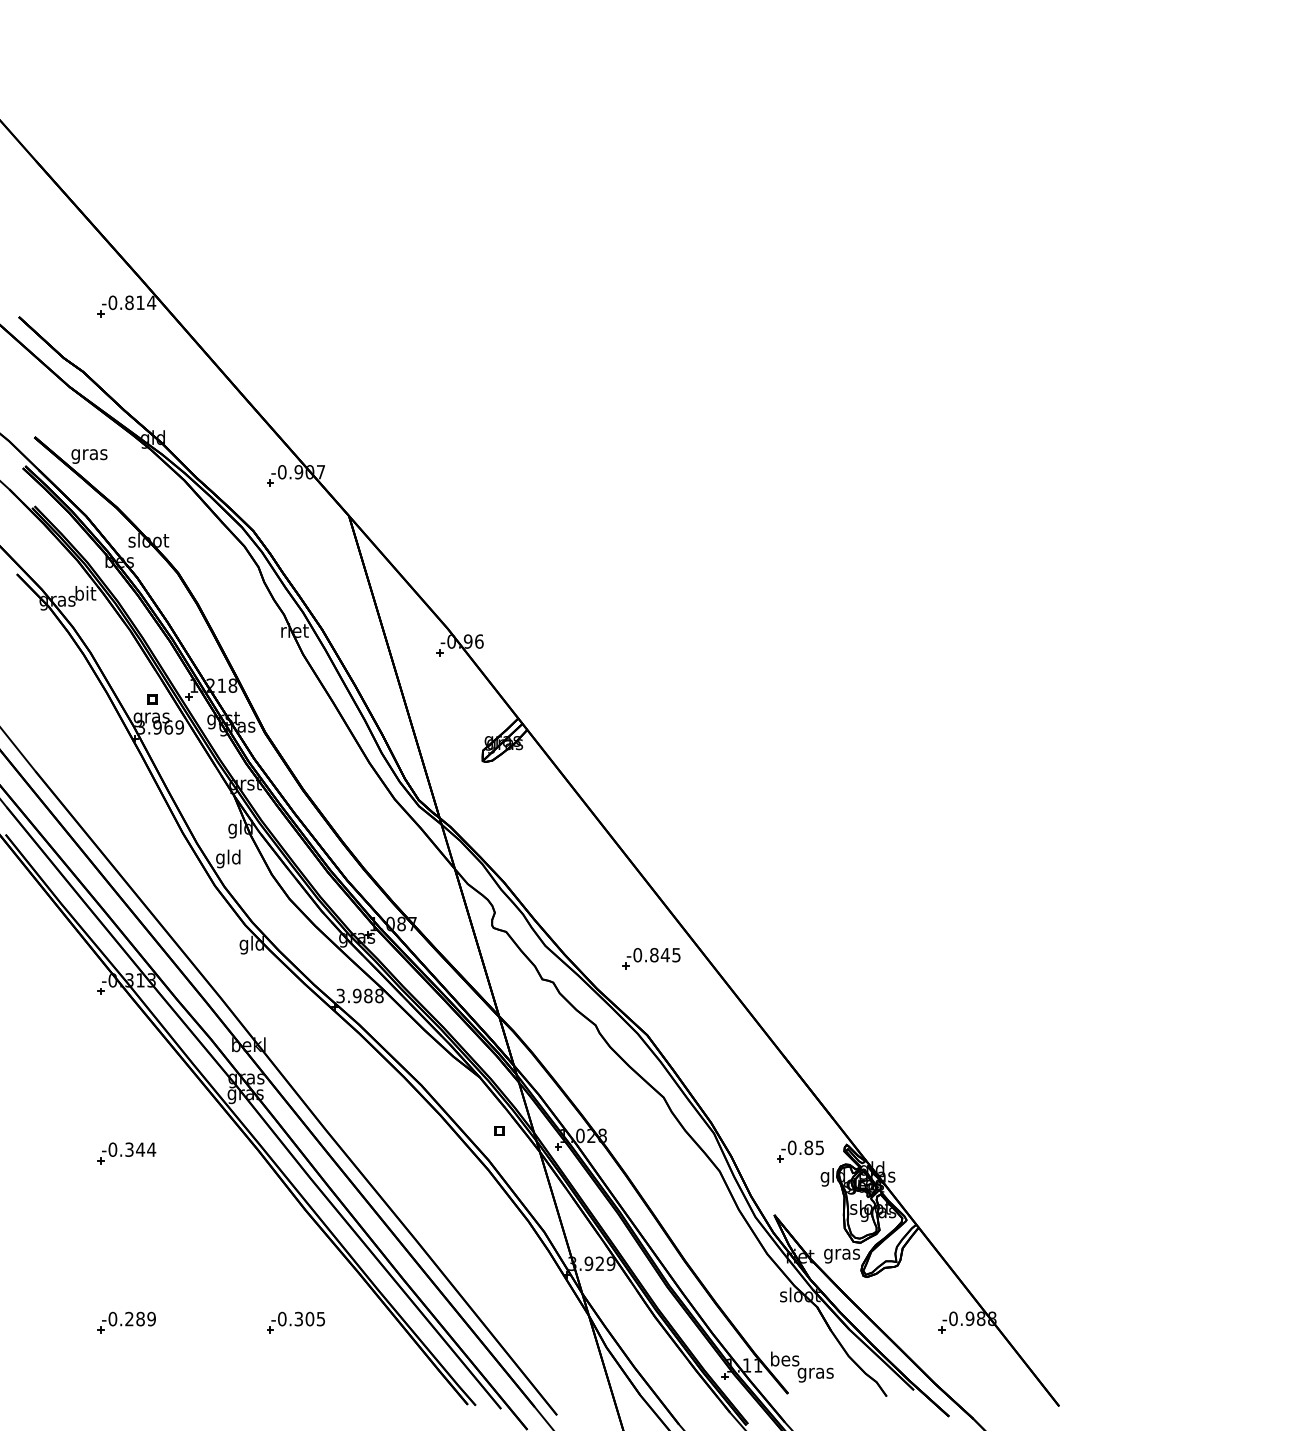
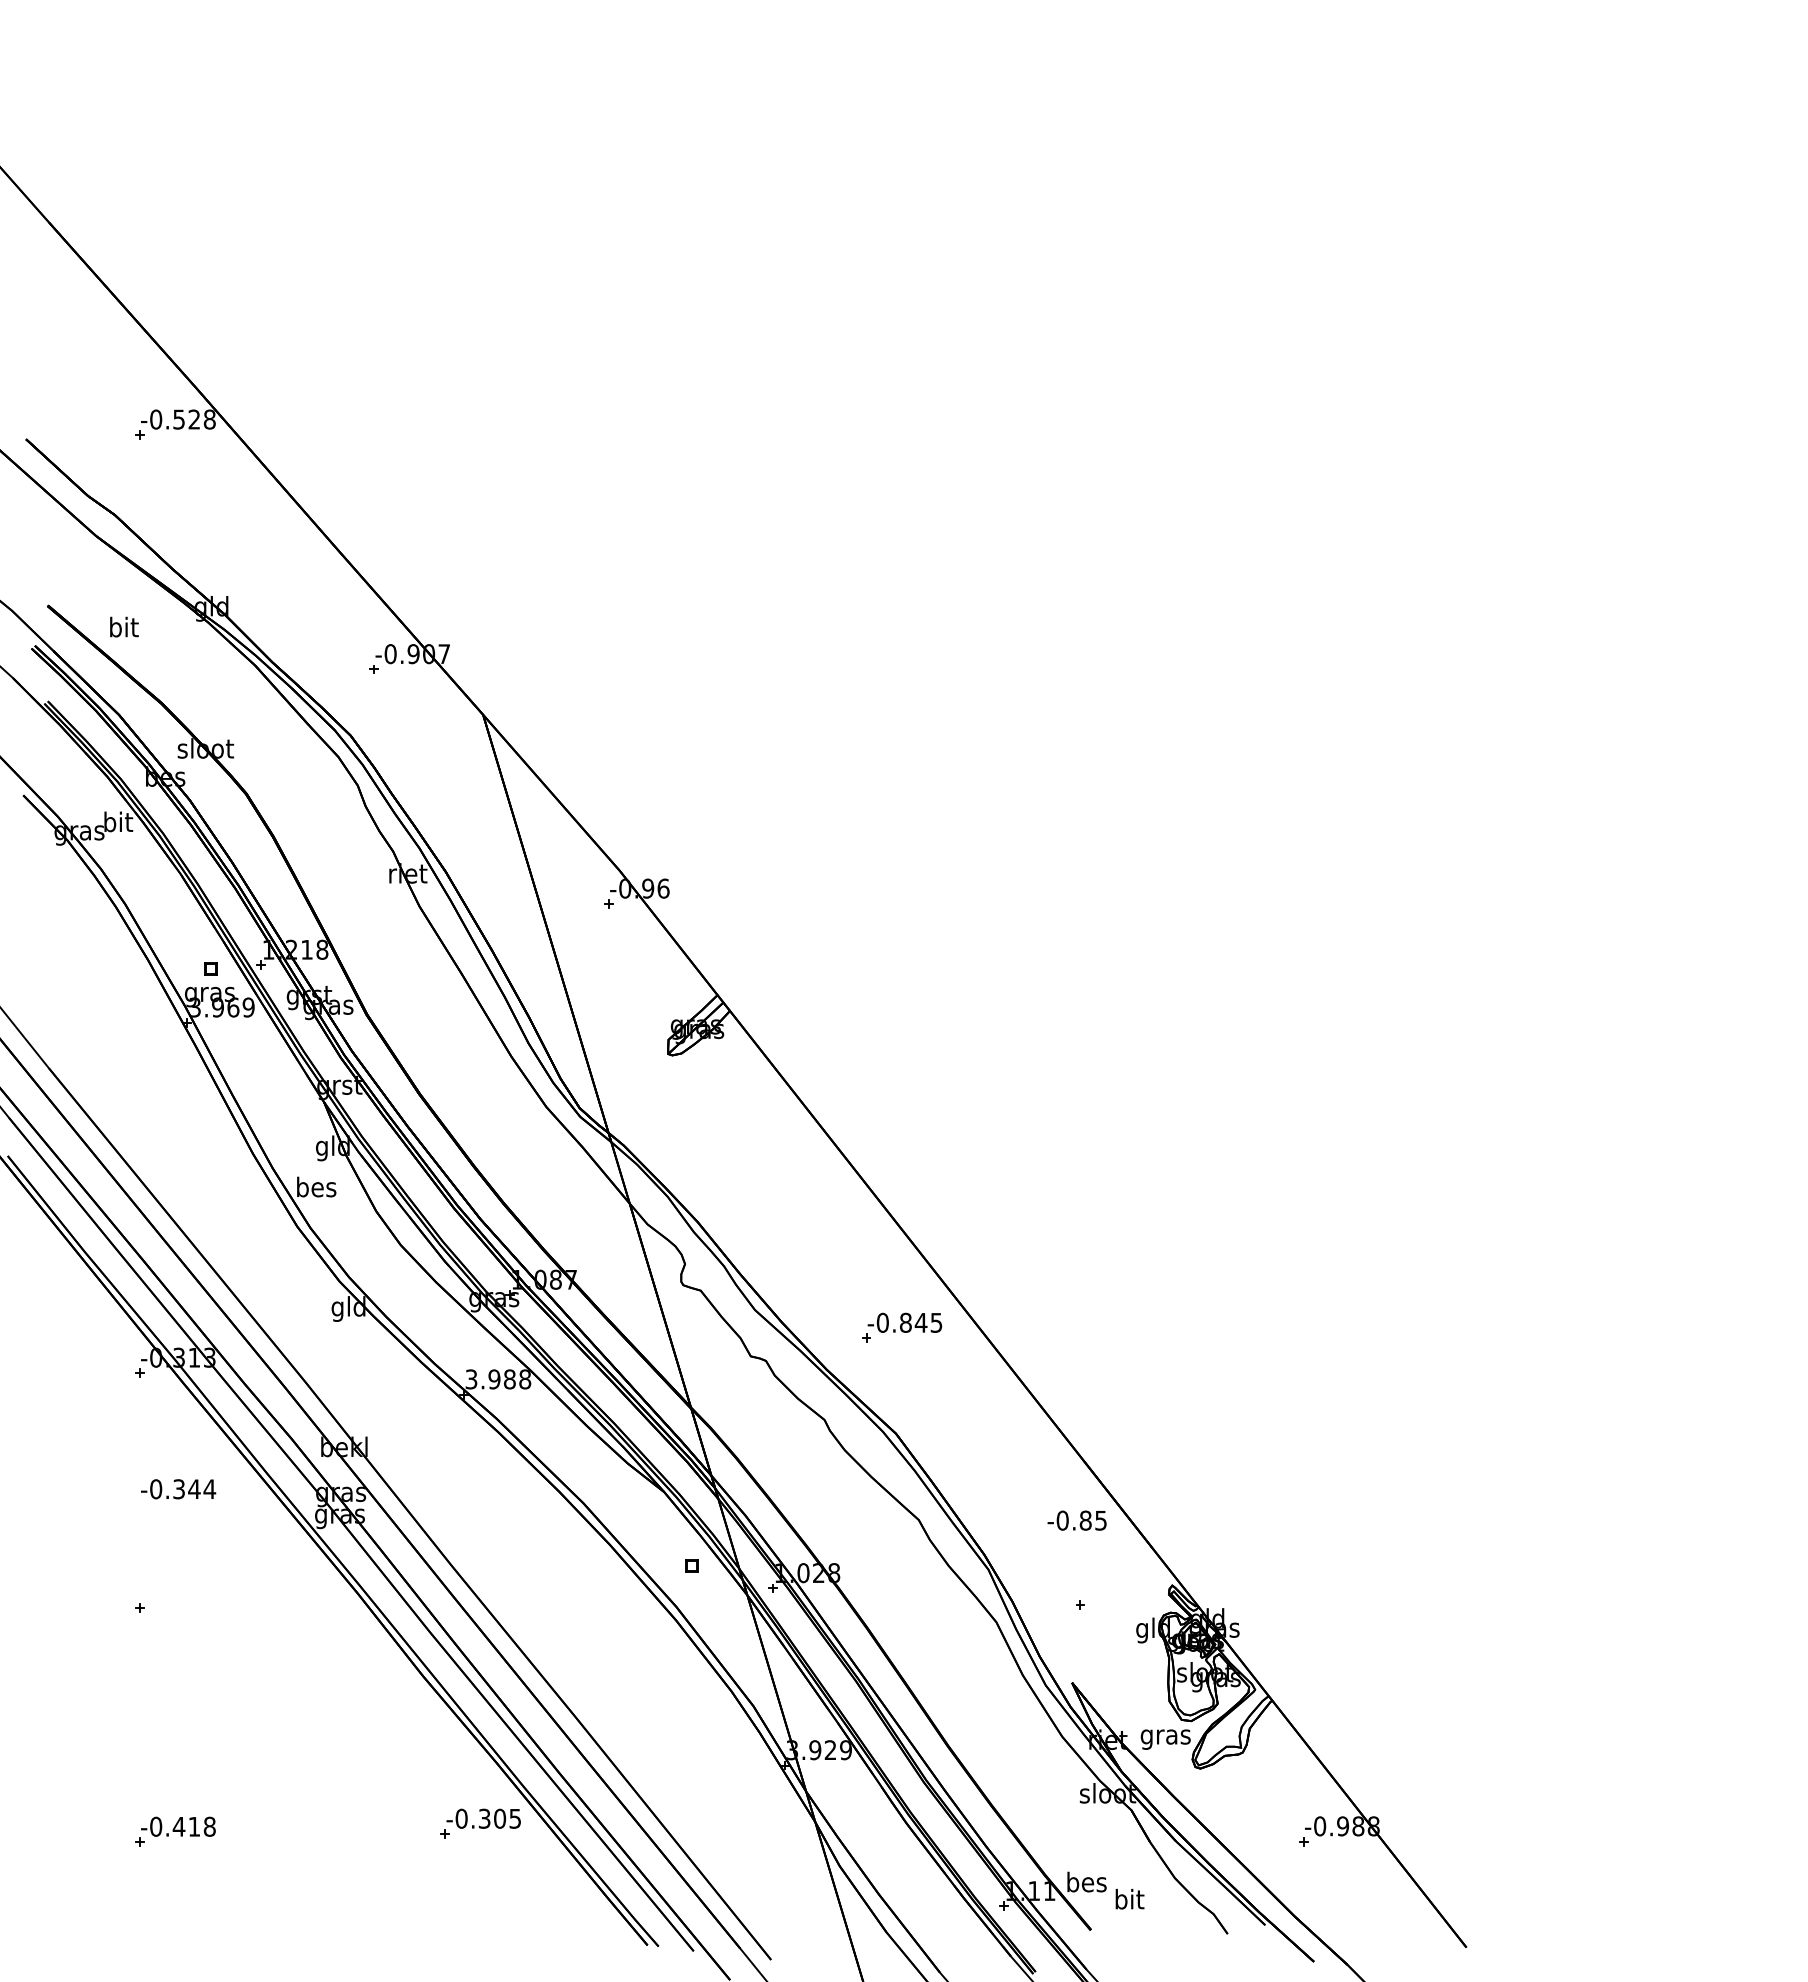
text: (140, 302) -> (194, 419), -0.814 -> -0.528
text: (89, 454) -> (123, 629), gras -> bit
text: (228, 858) -> (316, 1189), gld -> bes
text: (802, 1147) -> (1076, 1520), moved
text: (129, 1149) -> (178, 1489), moved
text: (139, 1318) -> (193, 1826), -0.289 -> -0.418
part: (295, 1322) -> (480, 1823), moved
text: (815, 1373) -> (1129, 1901), gras -> bit

